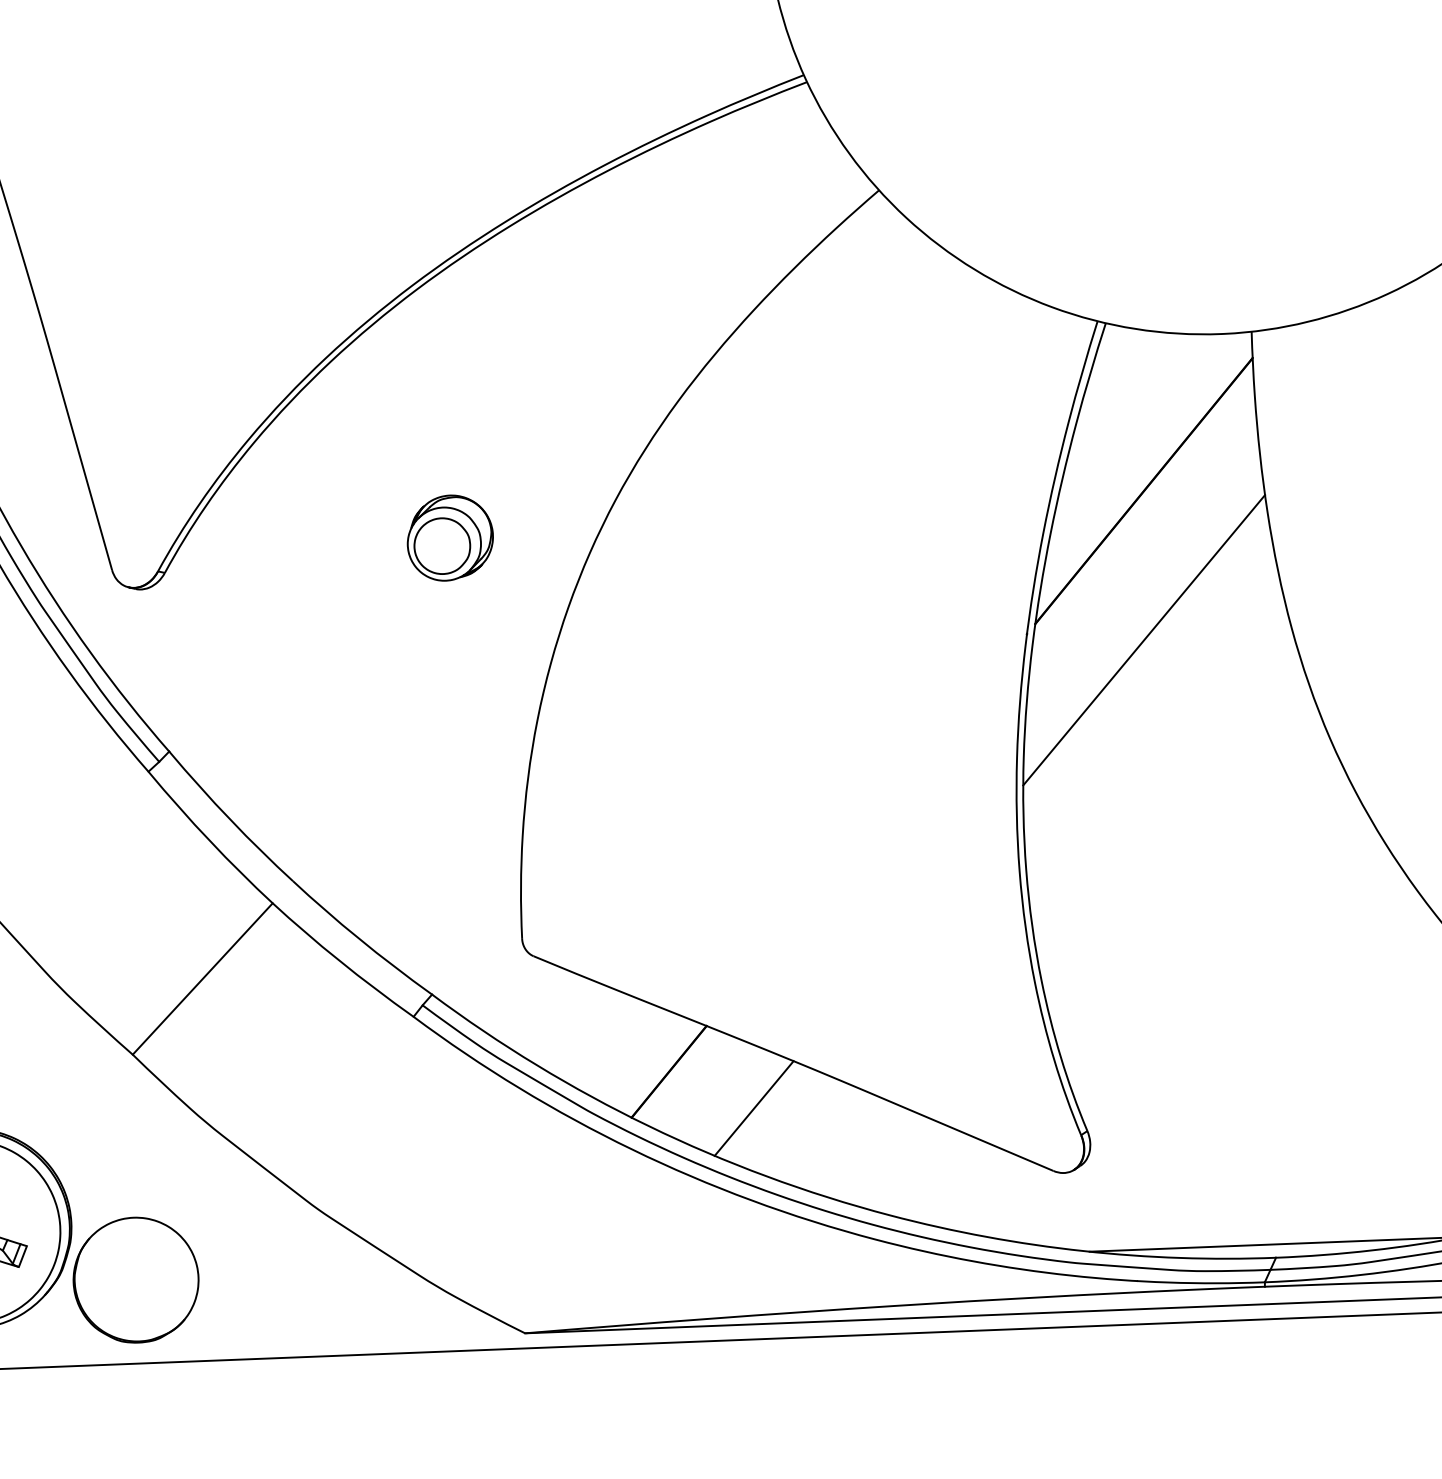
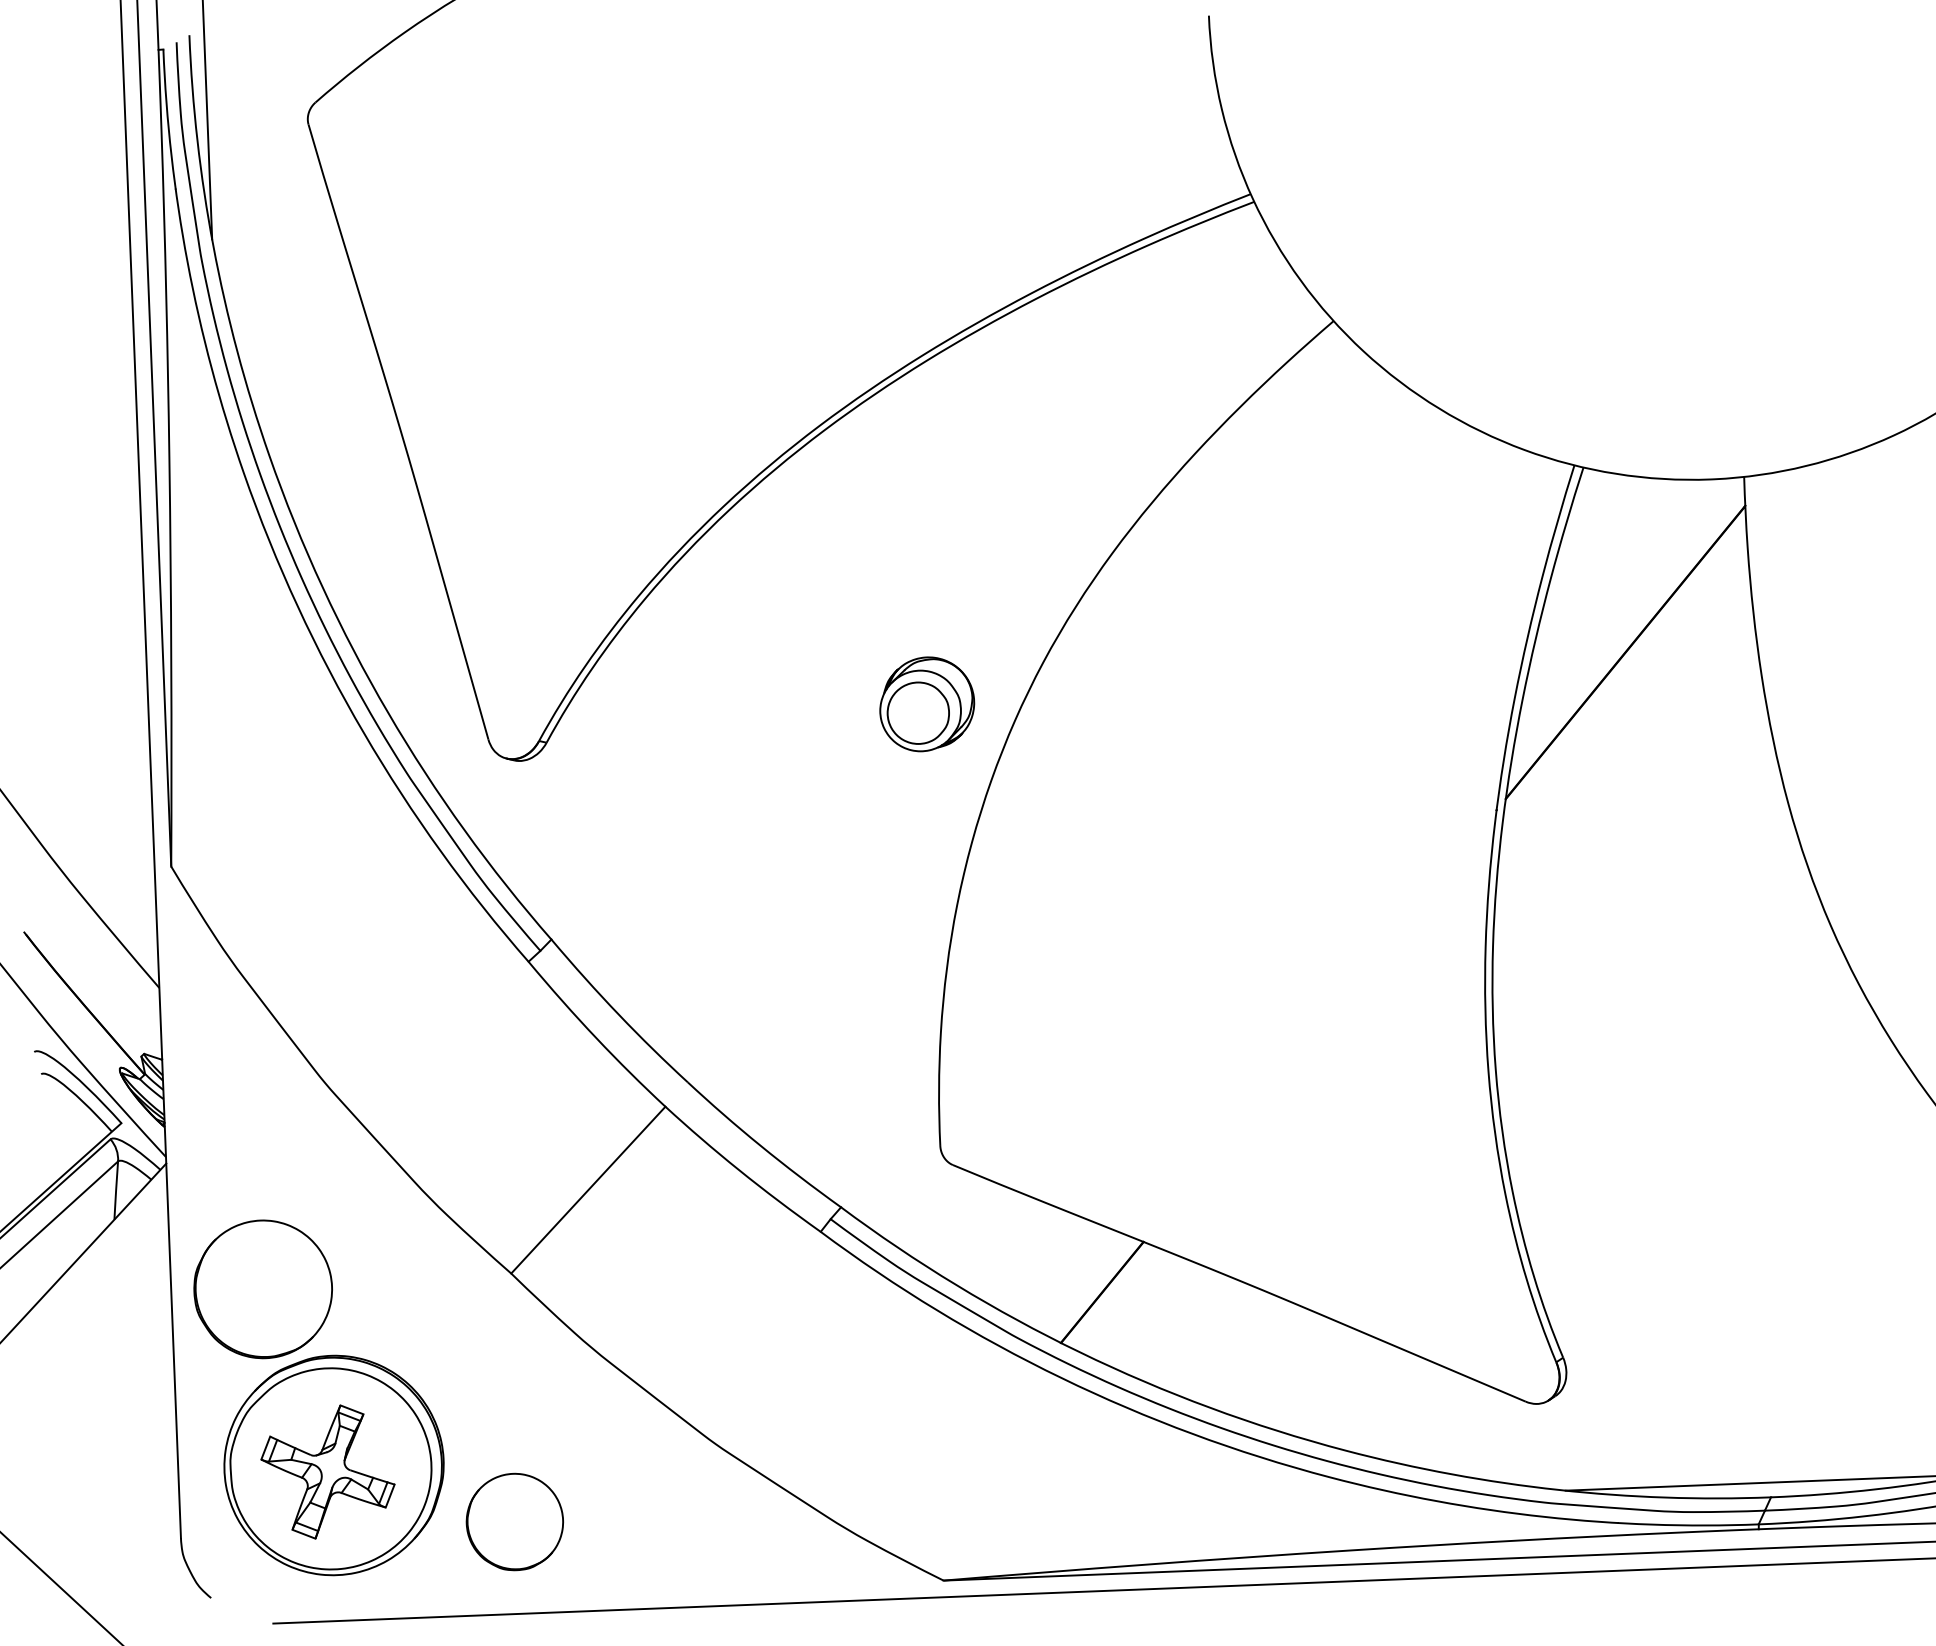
part: (450, 538) -> (927, 704), moved
line: (1143, 639) -> (1625, 816), removed
line: (753, 1108) -> (1195, 1332), removed
part: (135, 1279) -> (514, 1521), size x0.7

